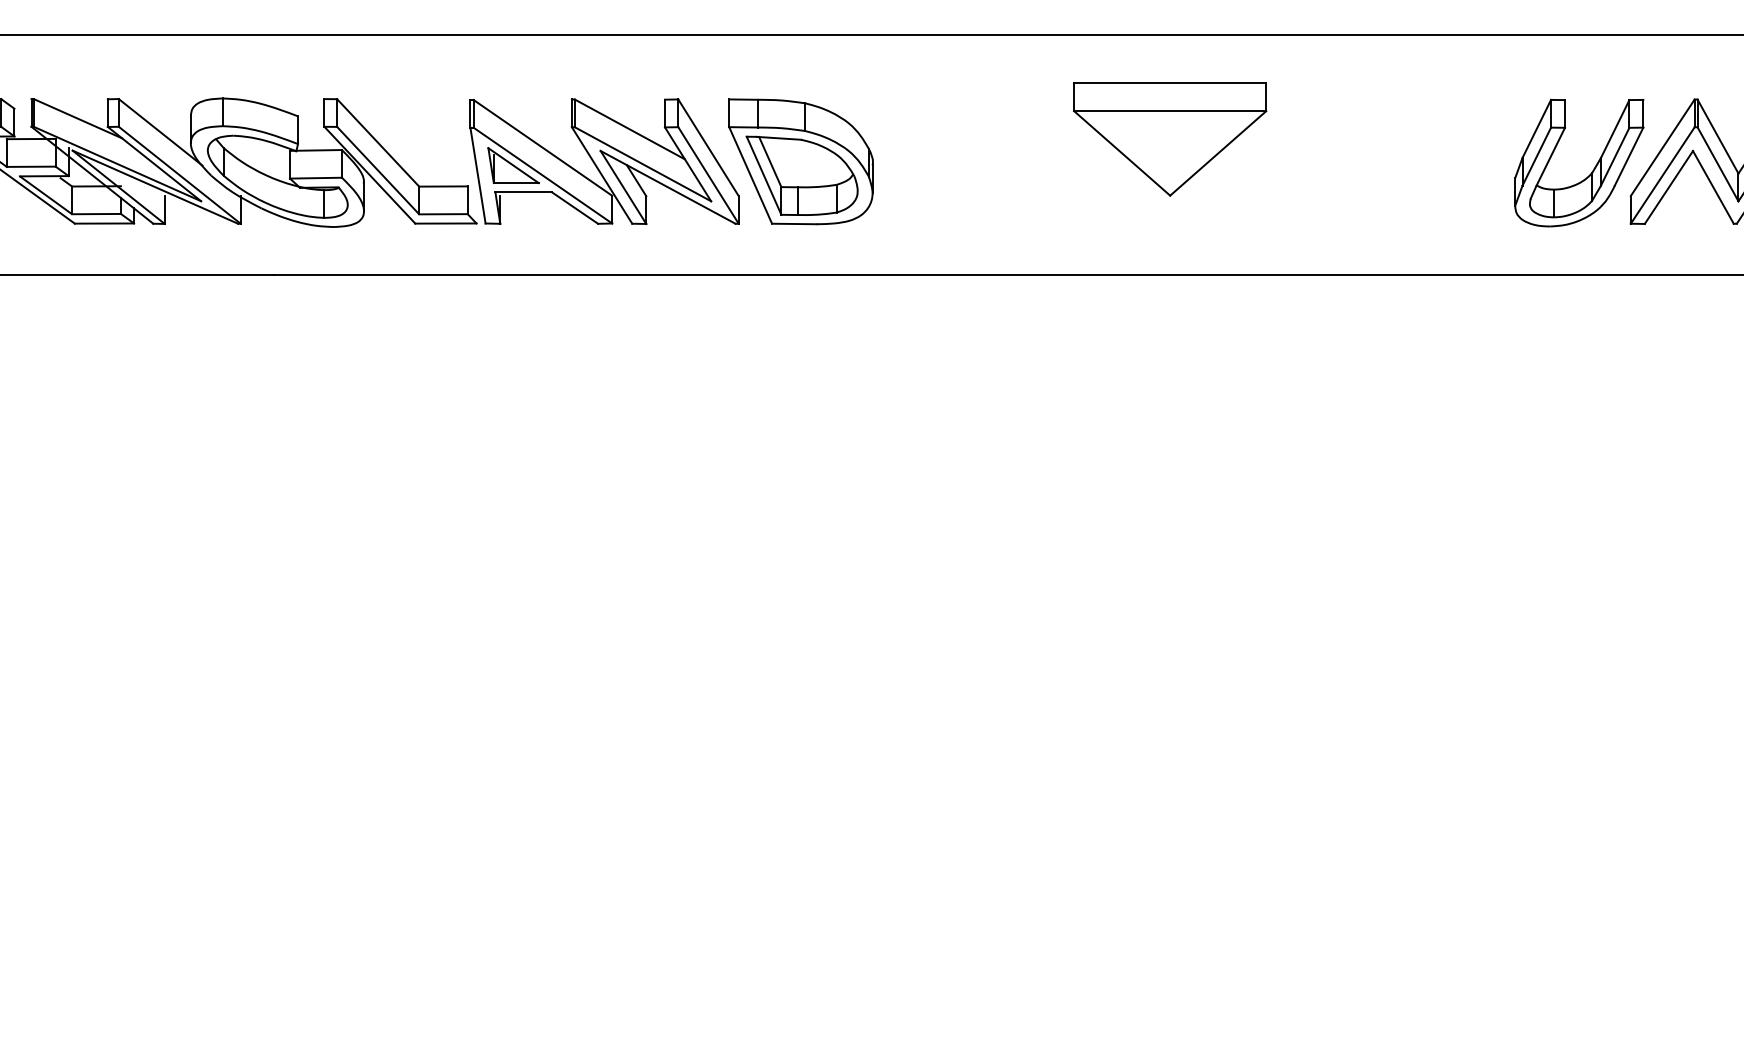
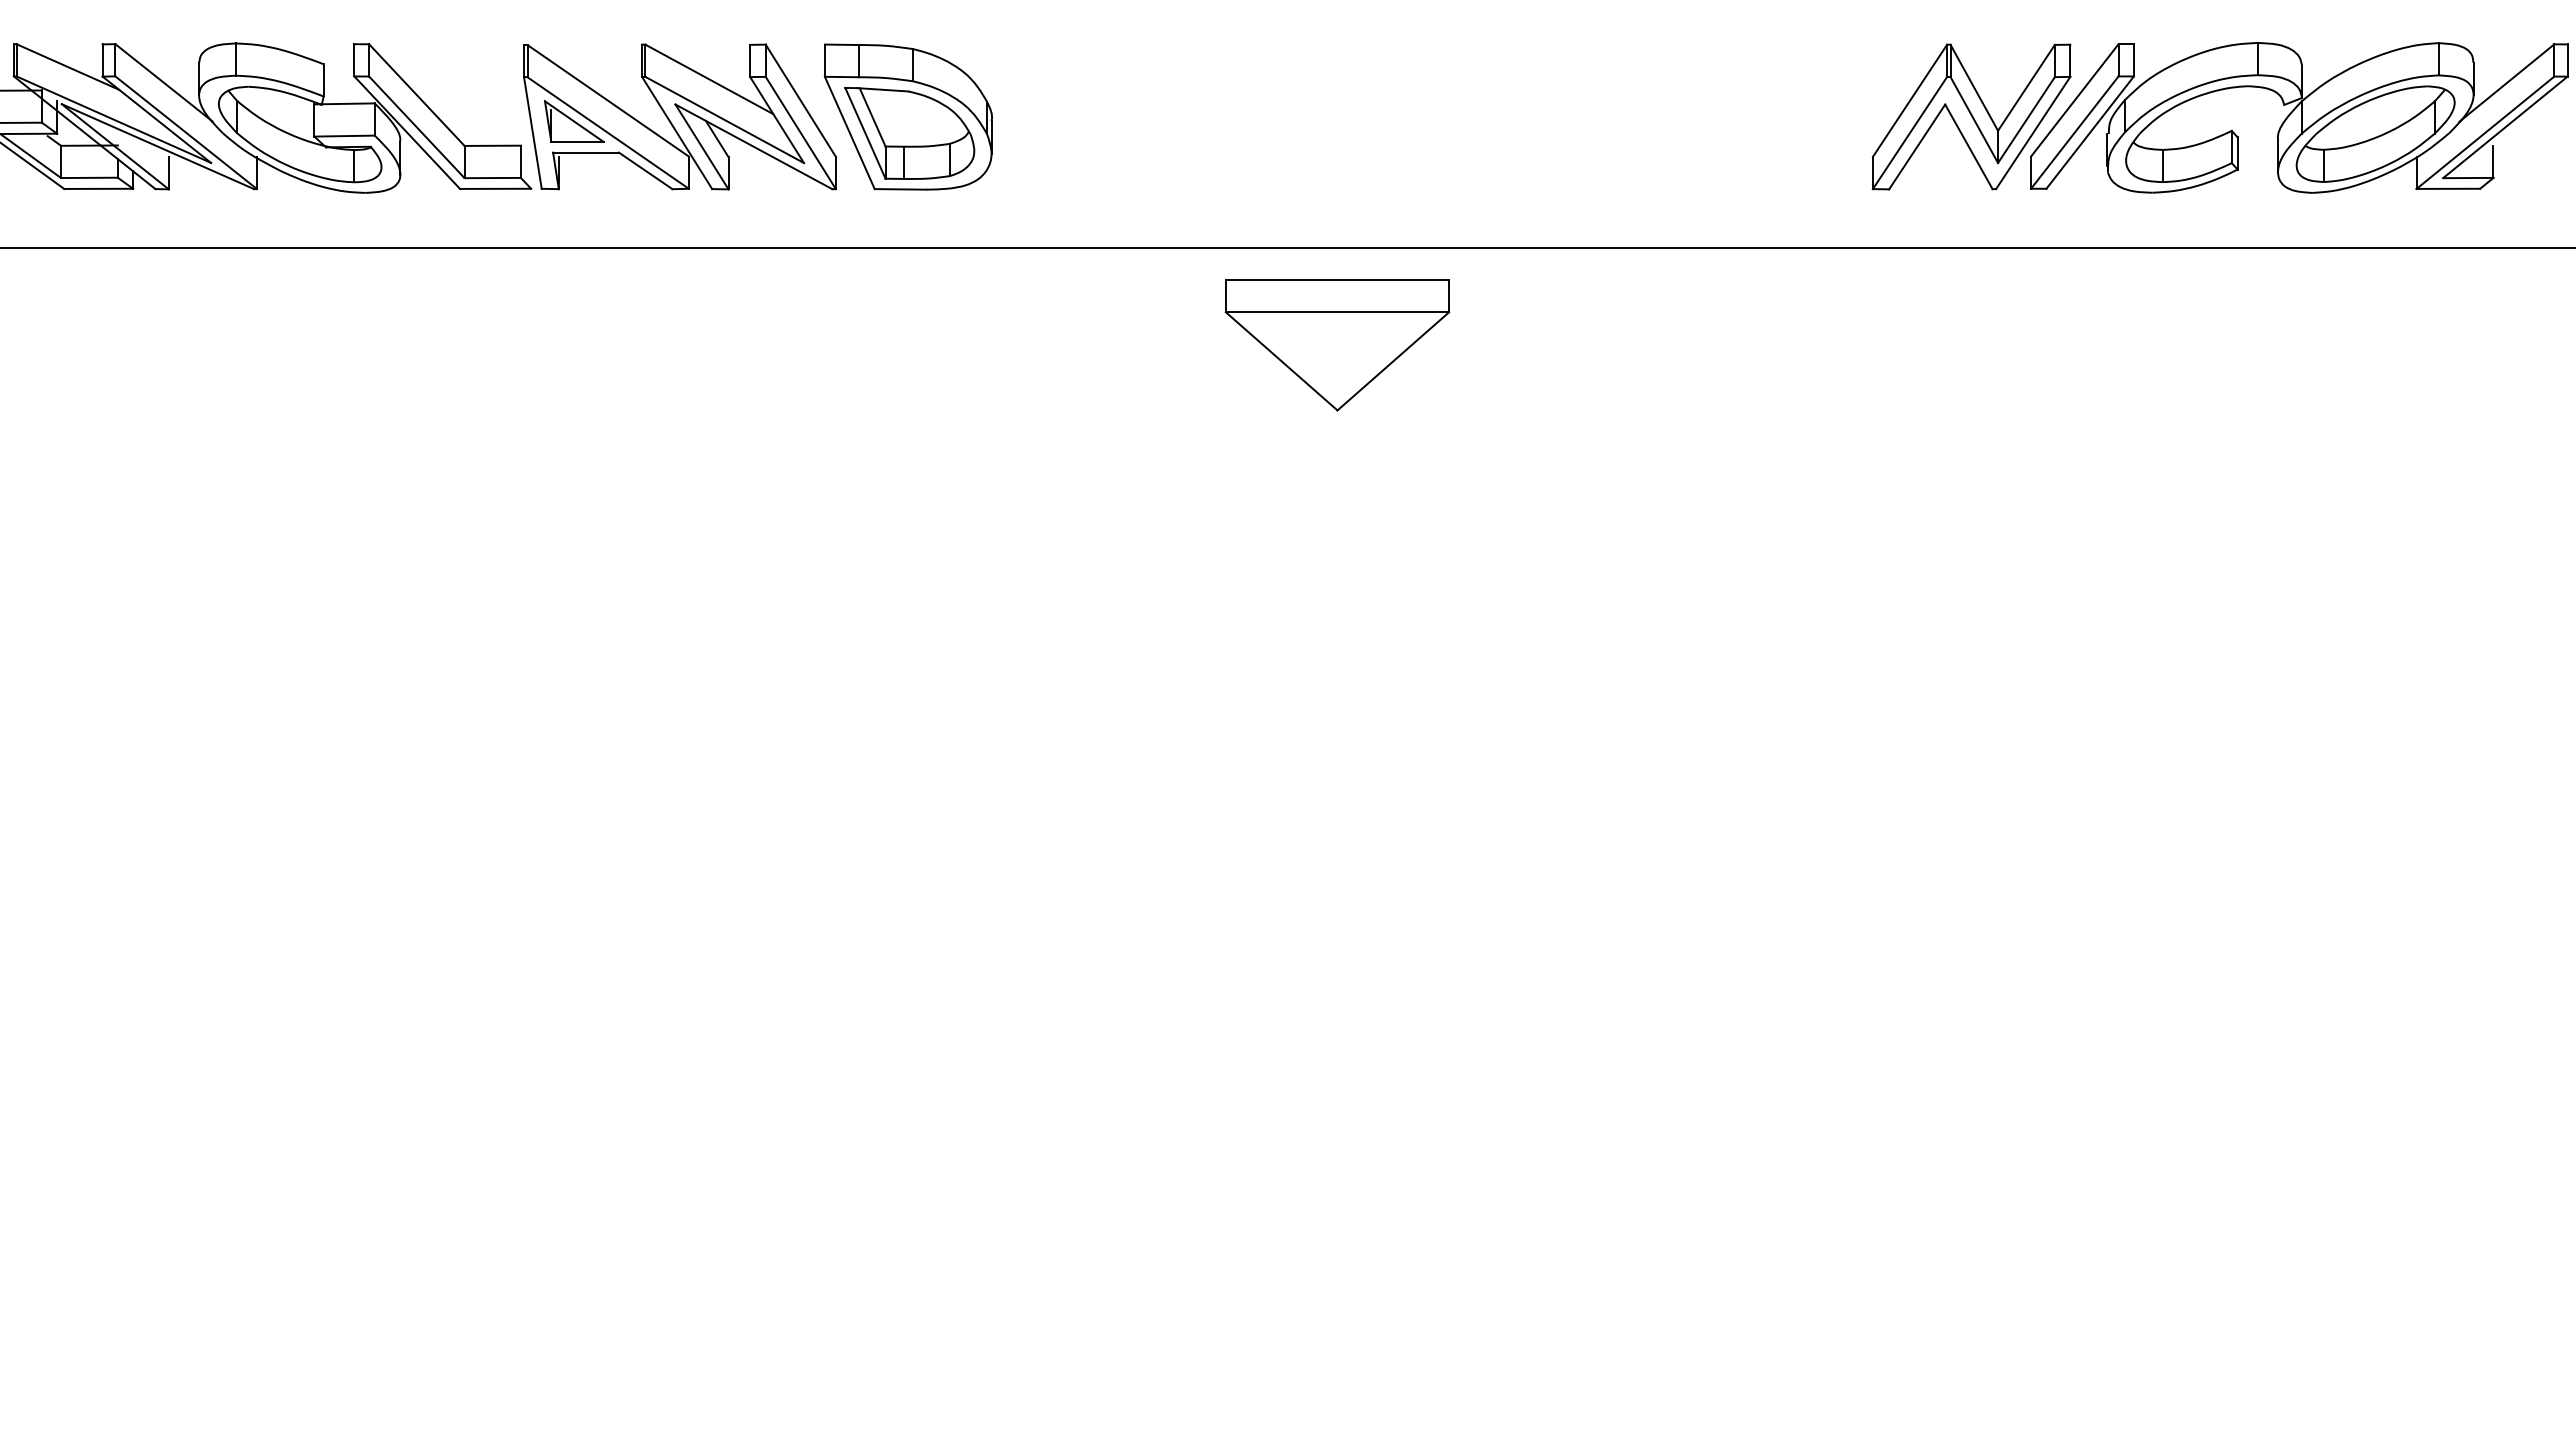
part: (1170, 139) -> (1337, 345), moved
part: (1591, 171) -> (1827, 128), removed

